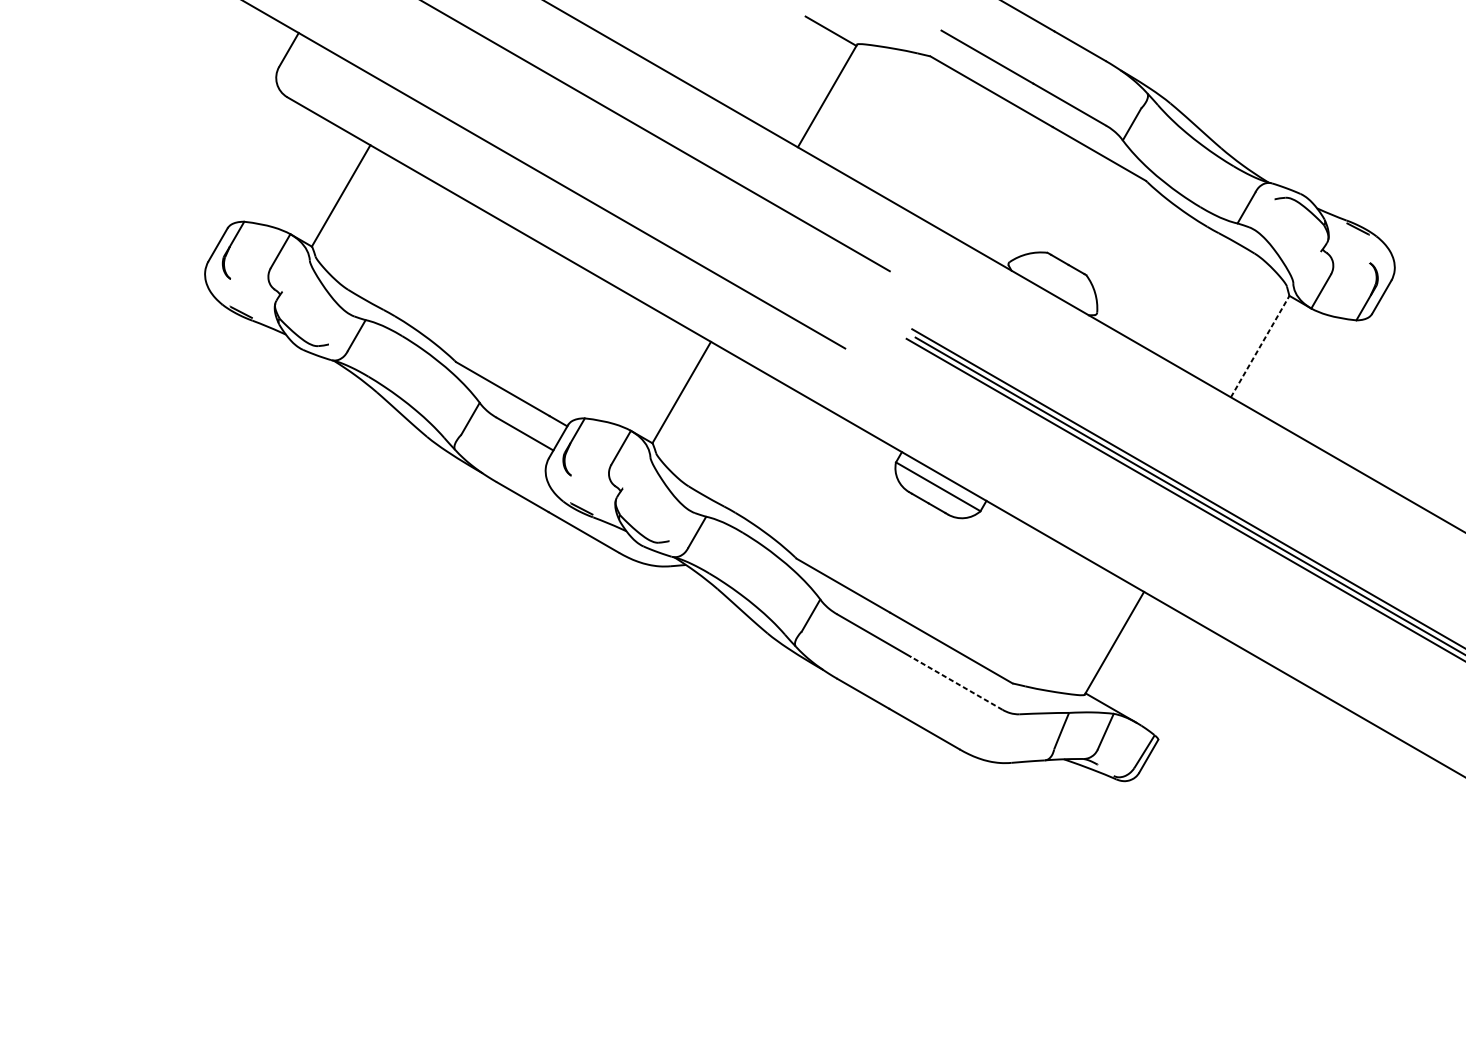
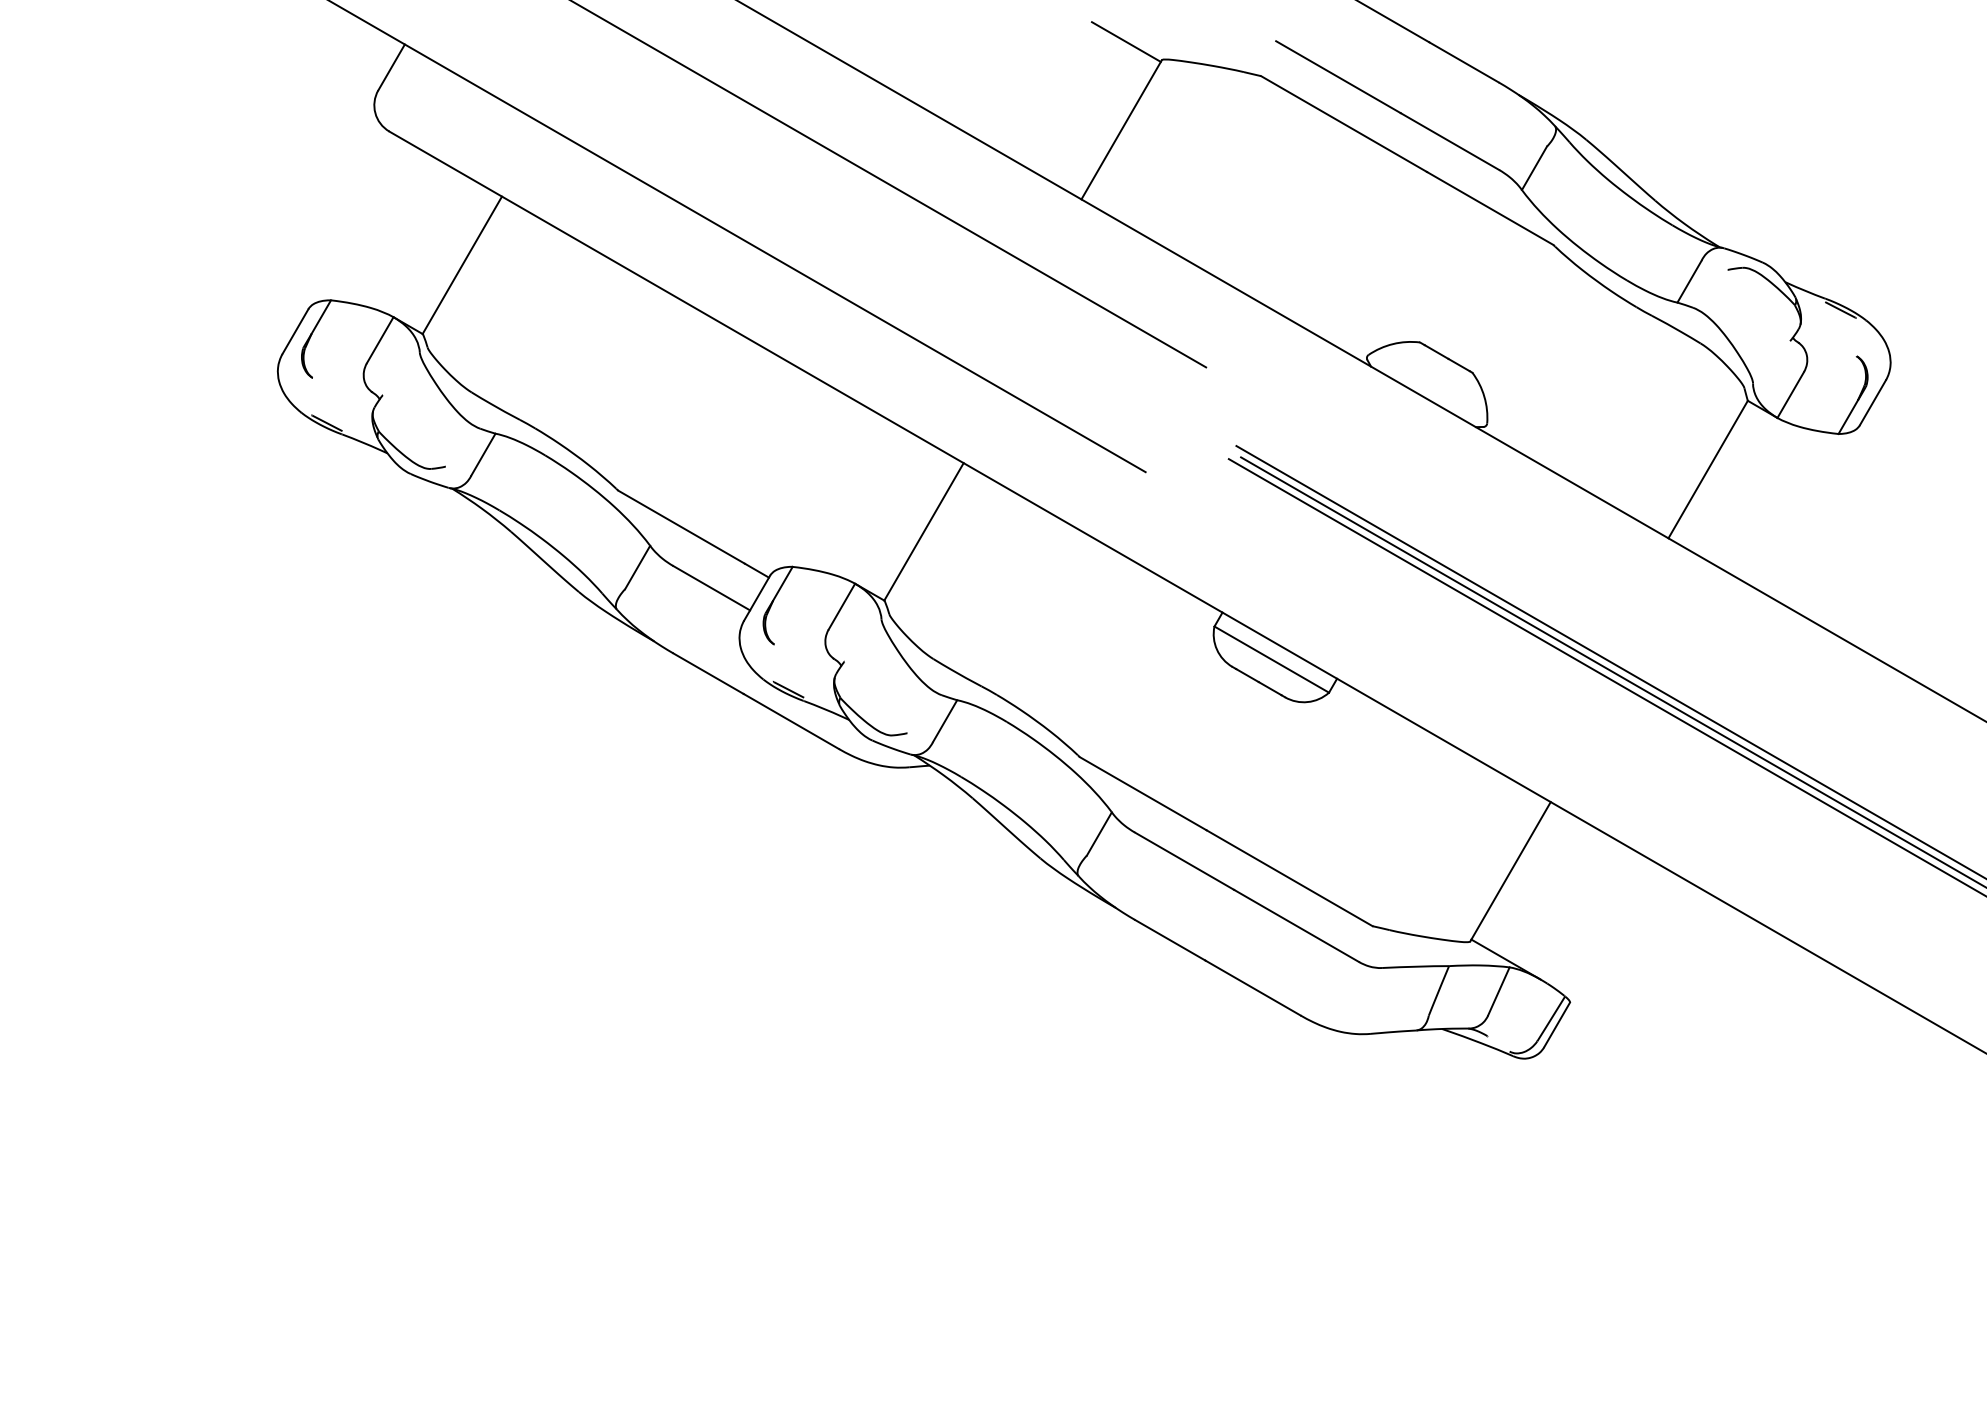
line: (1260, 346) -> (1708, 469), dashed -> solid
line: (956, 682) -> (1296, 925), dashed -> solid

